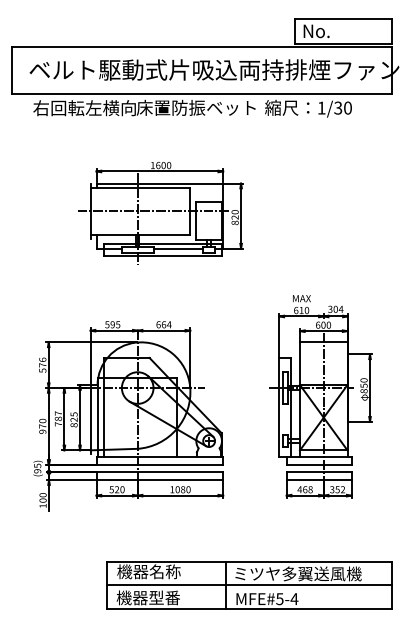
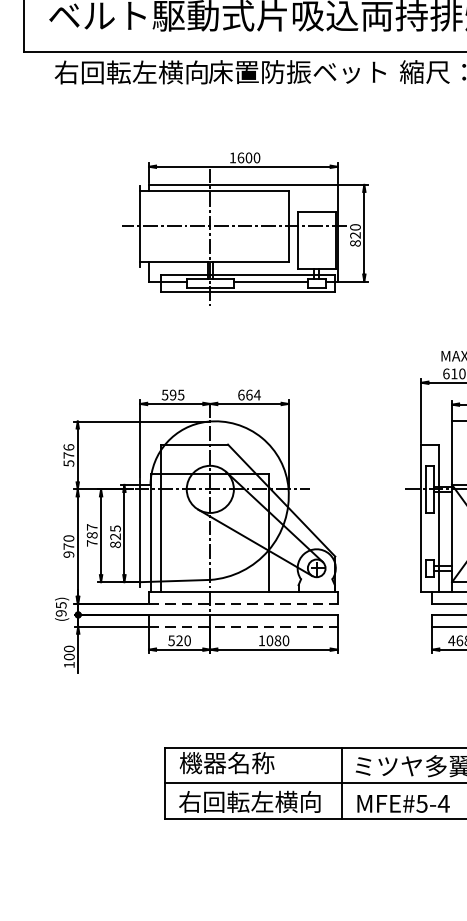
line: (160, 464) -> (244, 603), solid -> dashed
line: (160, 480) -> (244, 627), solid -> dashed
text: (164, 597) -> (250, 801), 機器型番 -> 右回転左横向

